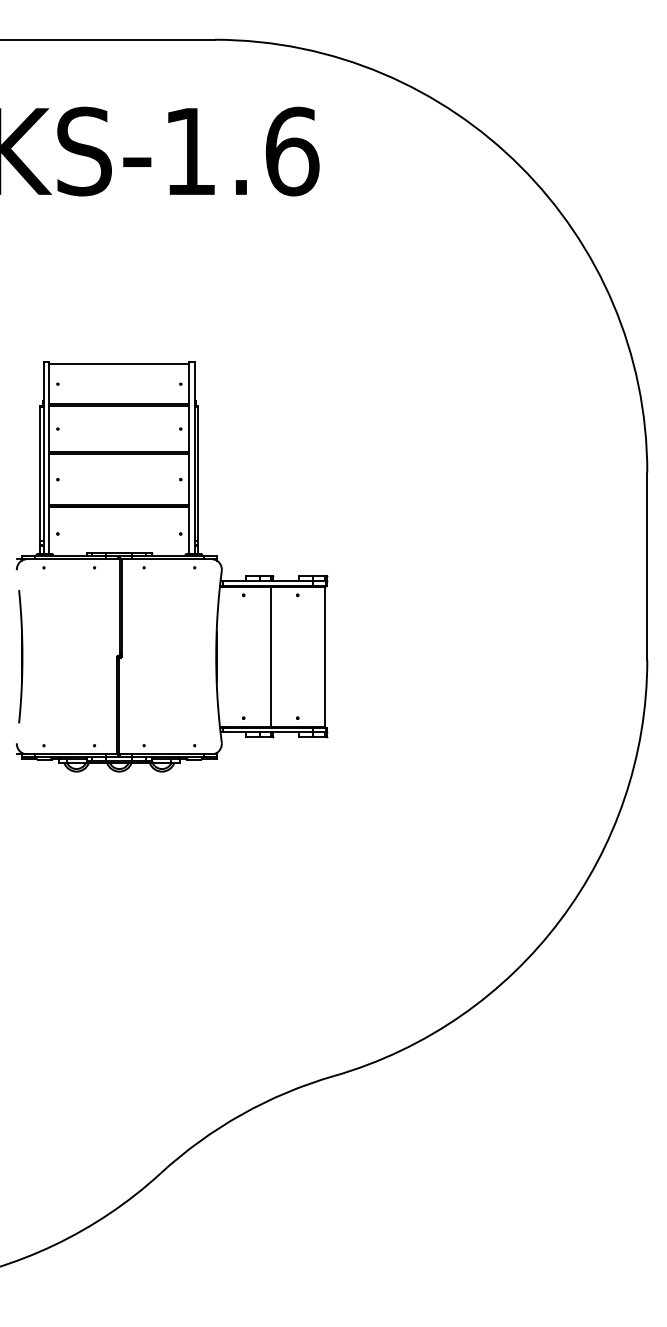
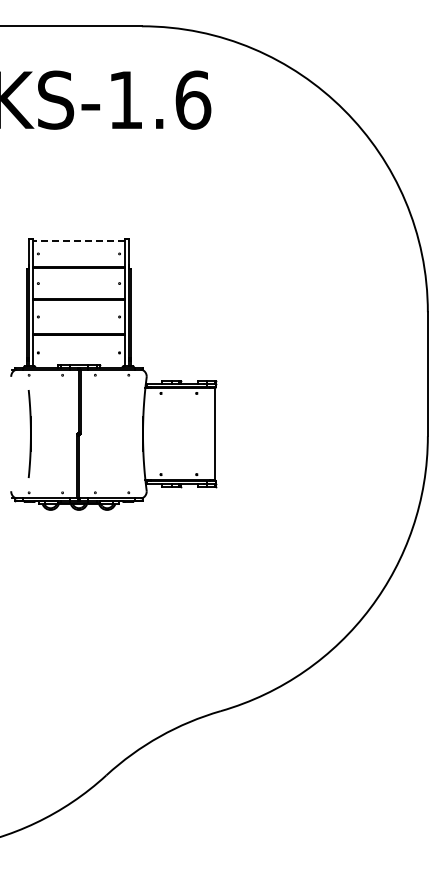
line: (118, 363) -> (78, 240), solid -> dashed
part: (20, 655) -> (29, 433), moved
line: (271, 655) -> (179, 433), removed

